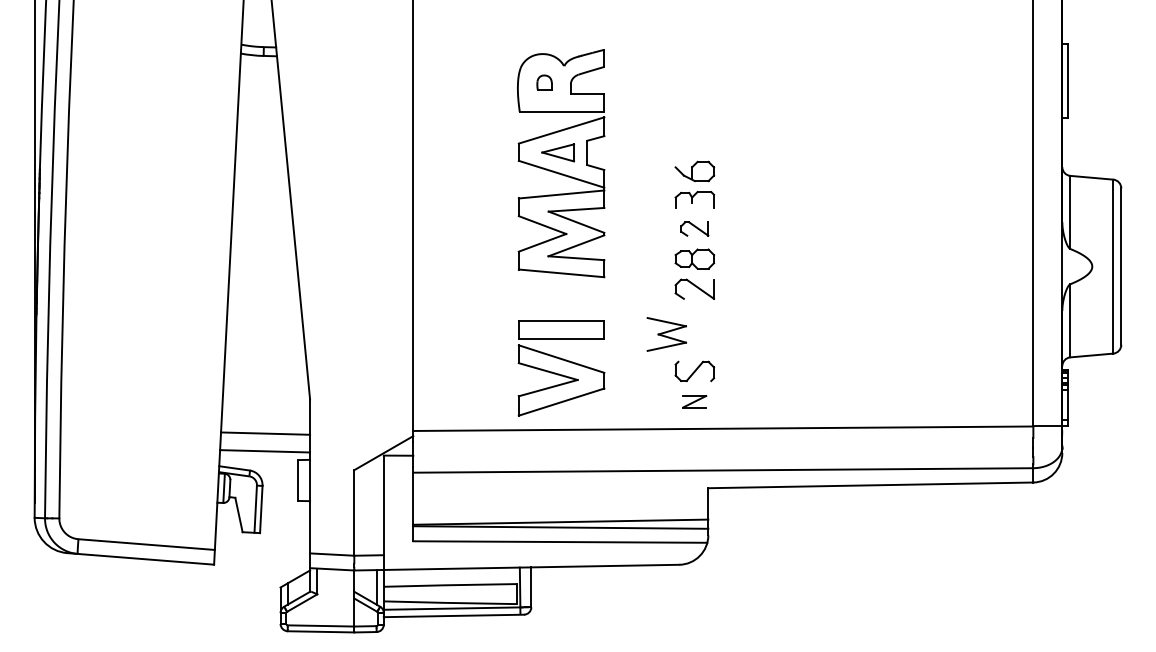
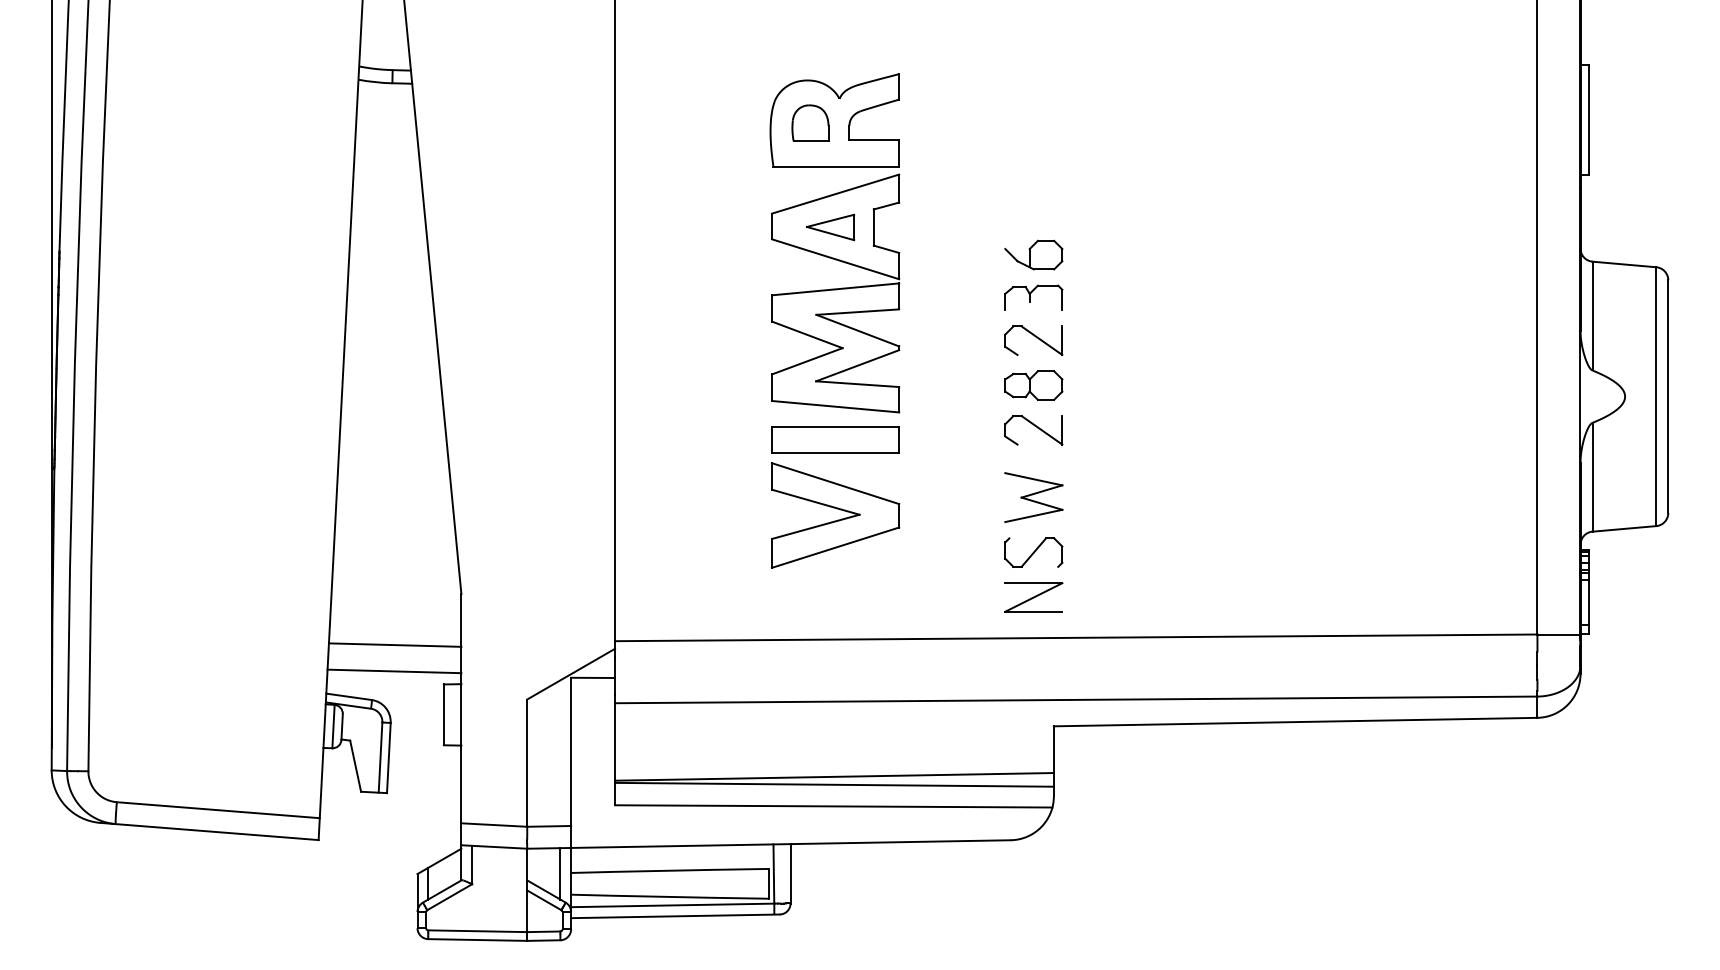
part: (544, 82) -> (810, 122), size x1.67
part: (694, 228) -> (1033, 339), size x1.43
part: (666, 334) -> (1033, 497), moved
part: (561, 368) -> (835, 497), moved
part: (694, 401) -> (1033, 597), size x1.67

